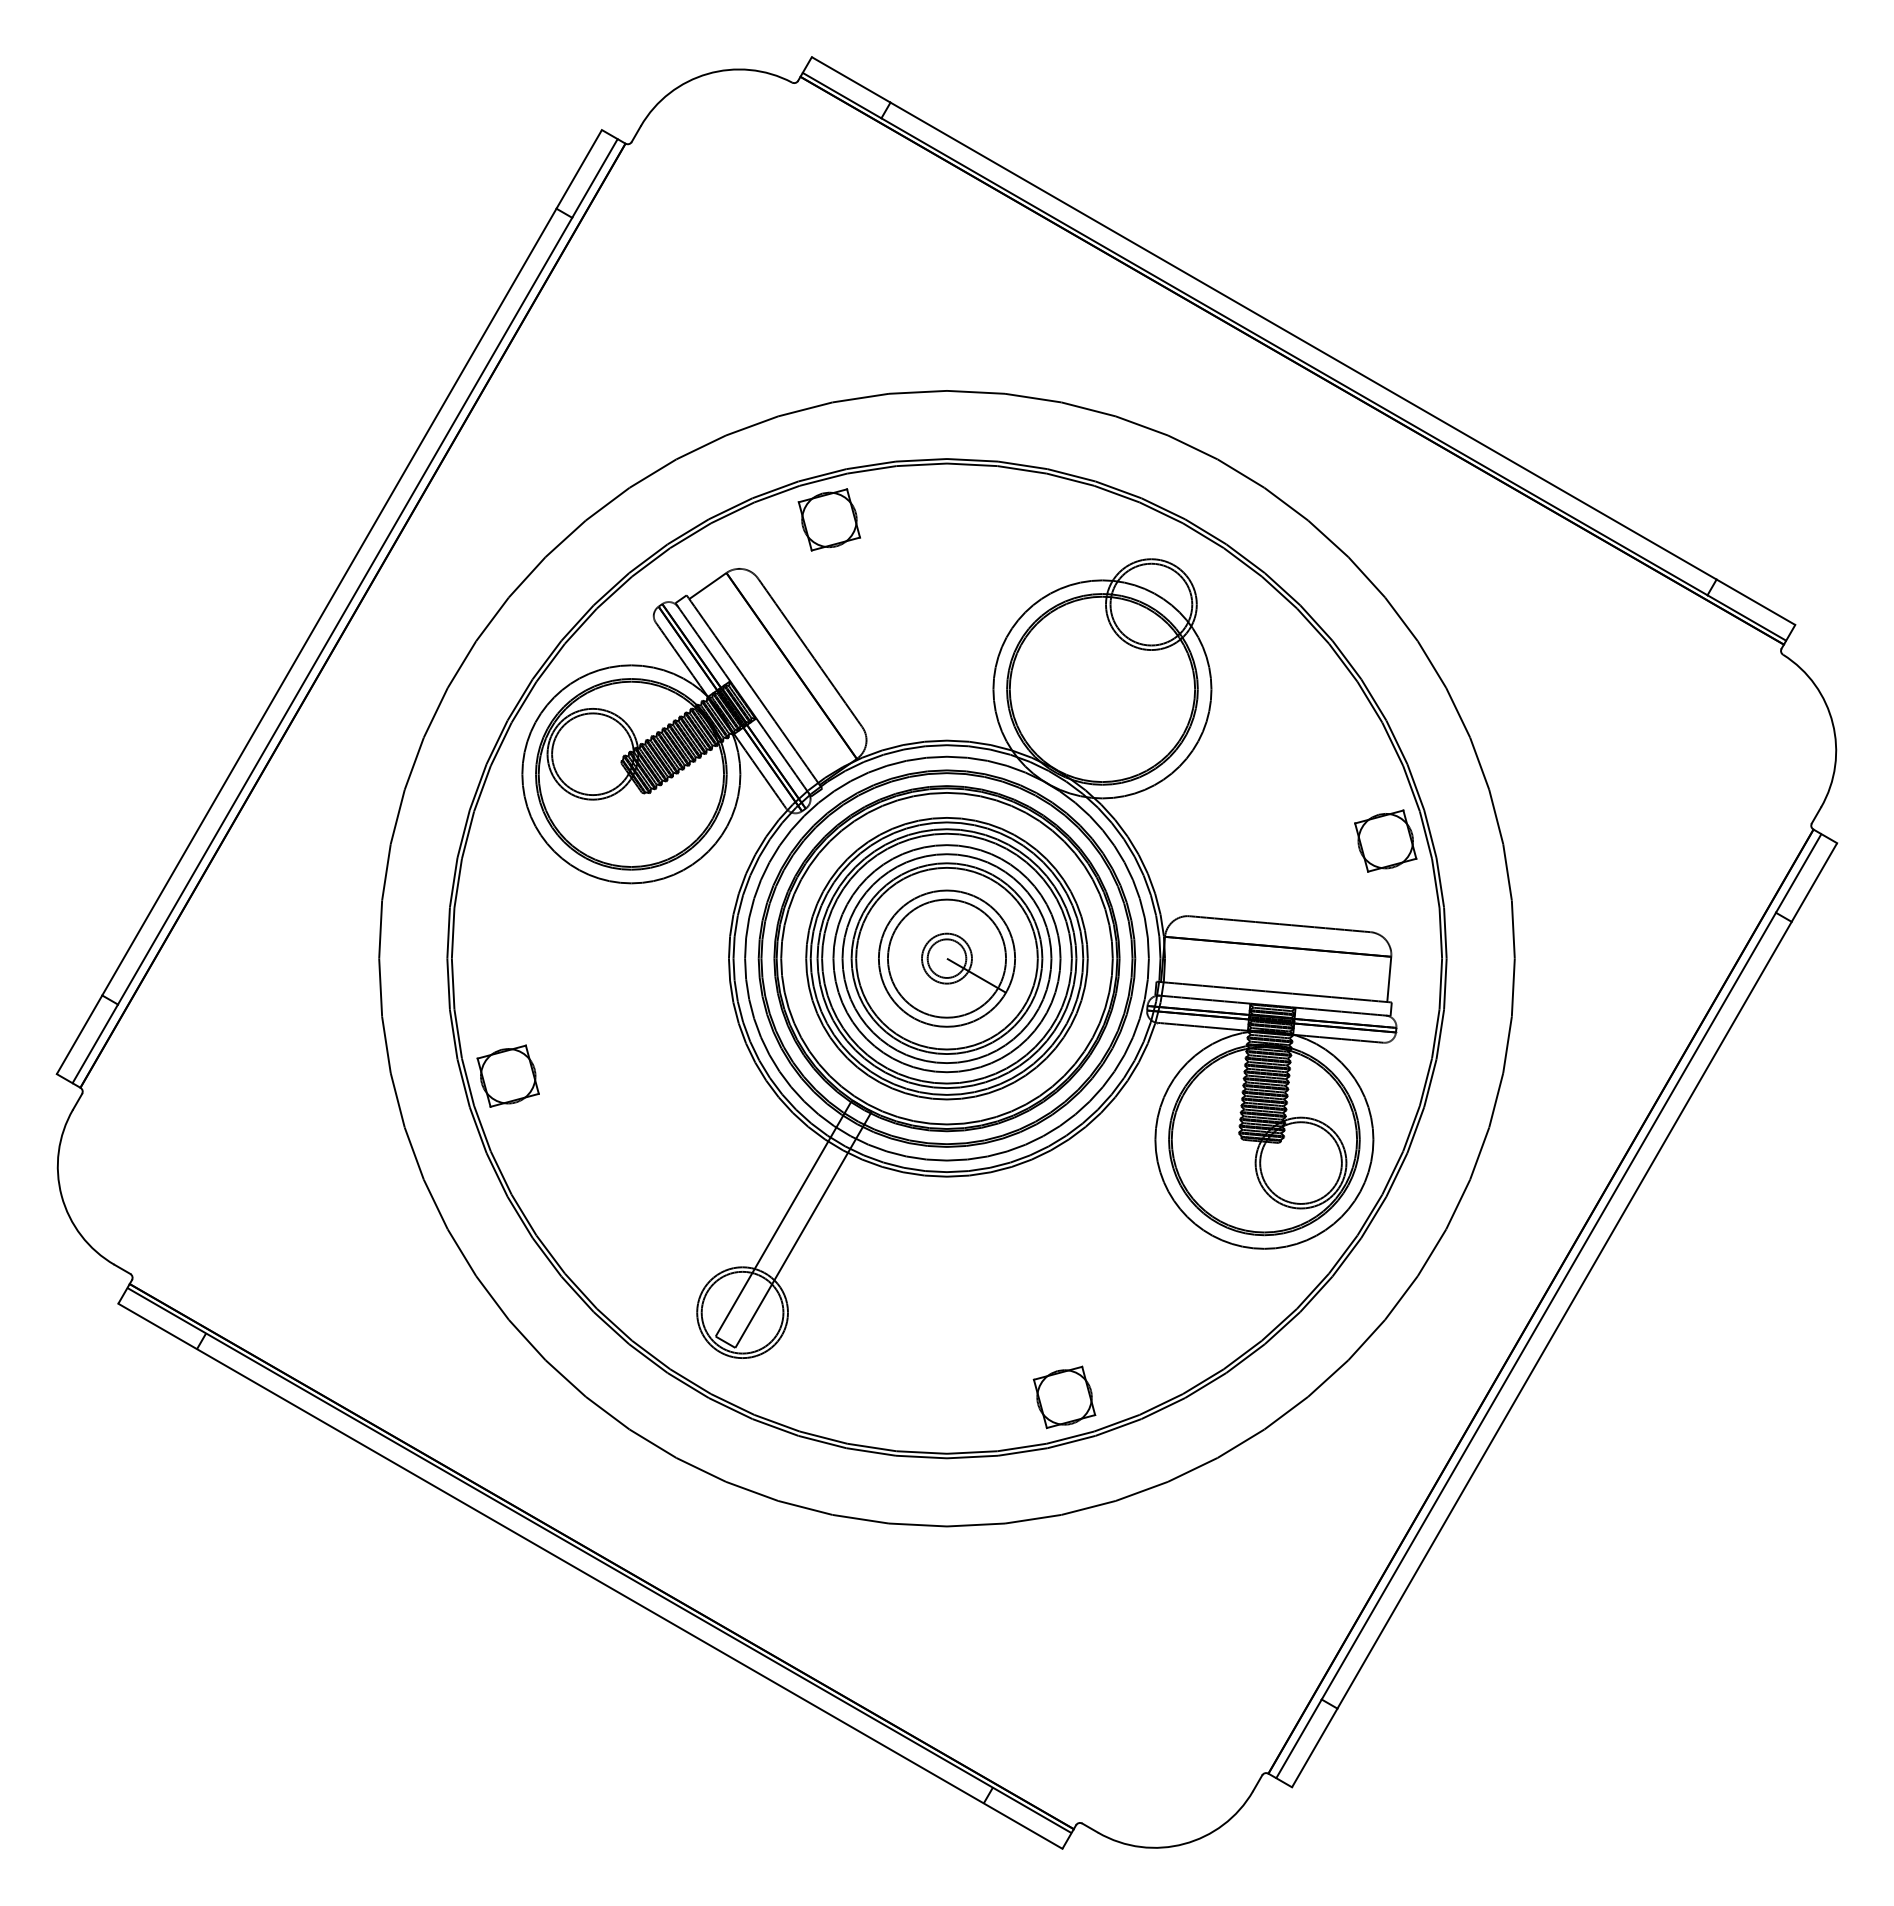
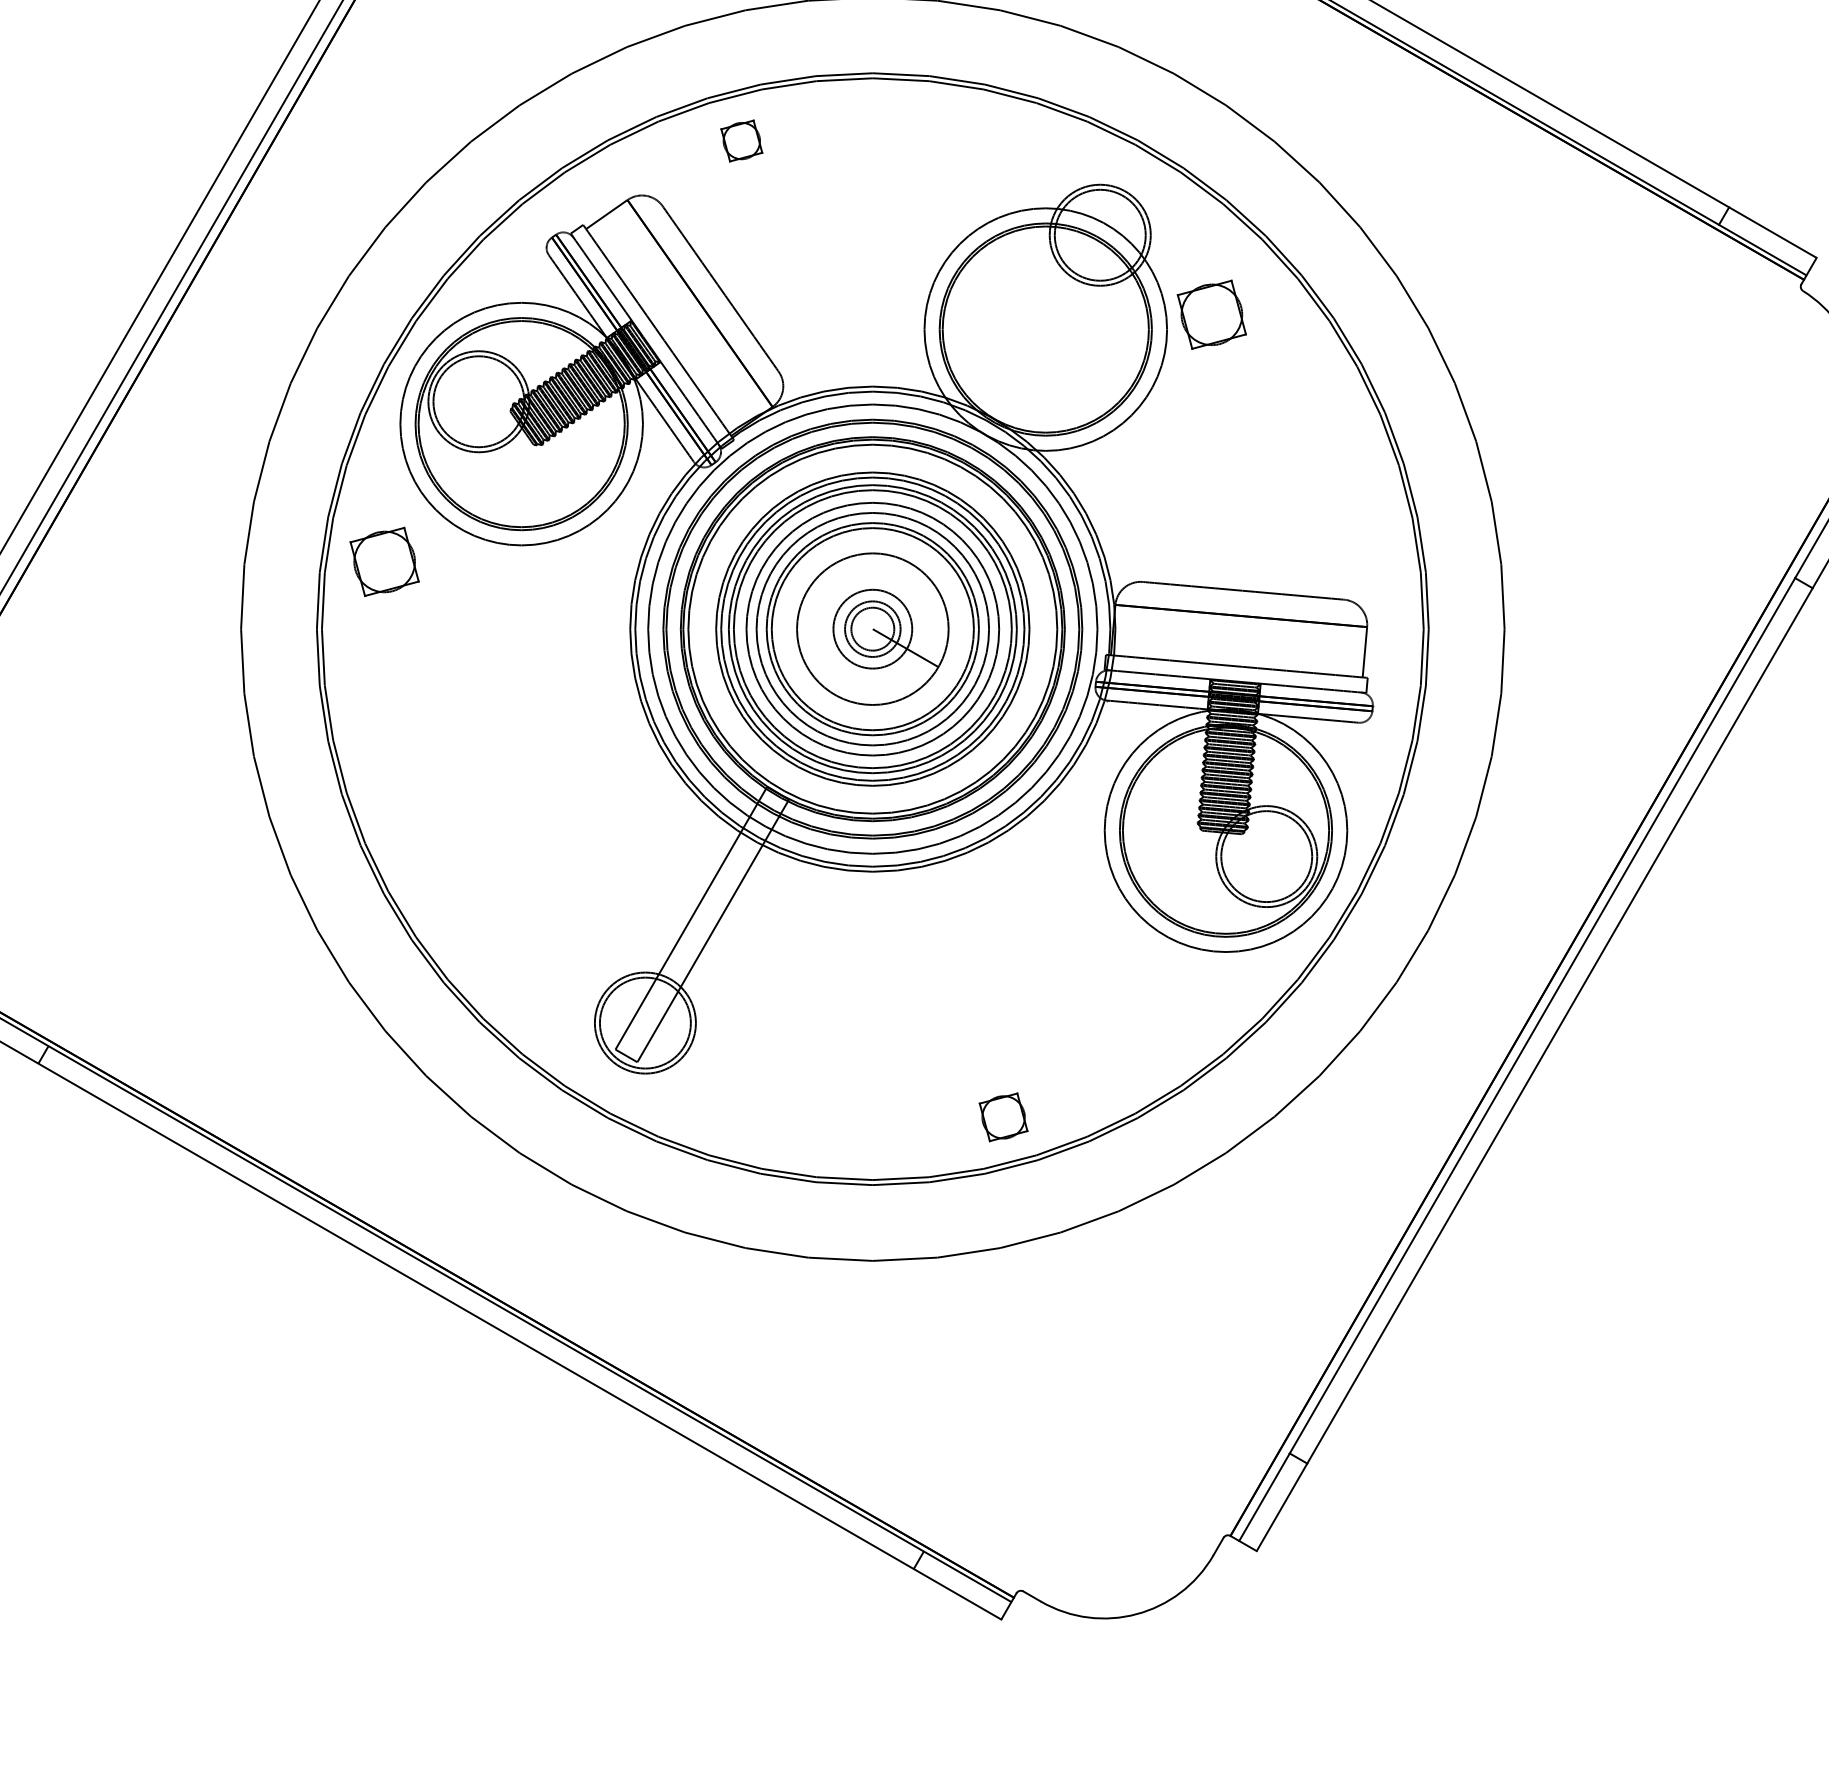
part: (828, 519) -> (741, 140), size x0.6
part: (1385, 840) -> (1211, 314), moved
circle: (946, 958) -> (872, 628), size x0.6
part: (507, 1075) -> (383, 561), moved
part: (1064, 1397) -> (1003, 1117), size x0.7

